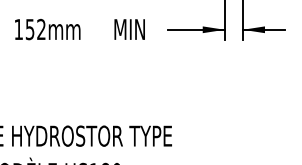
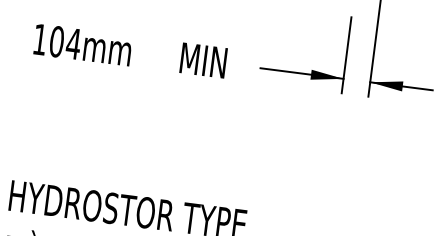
text: (35, 29) -> (64, 42), 152mm -> 104mm

